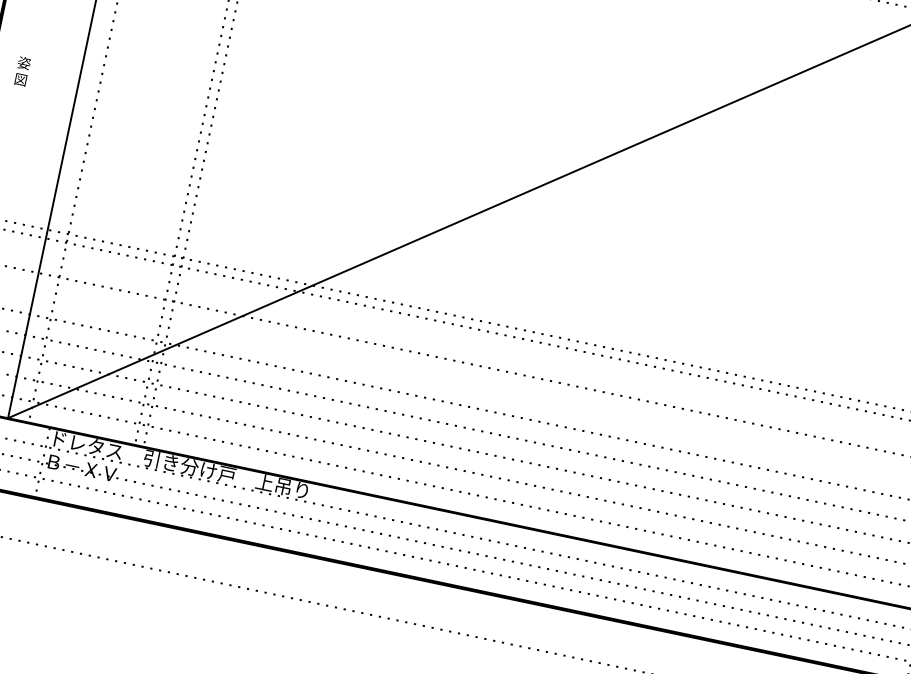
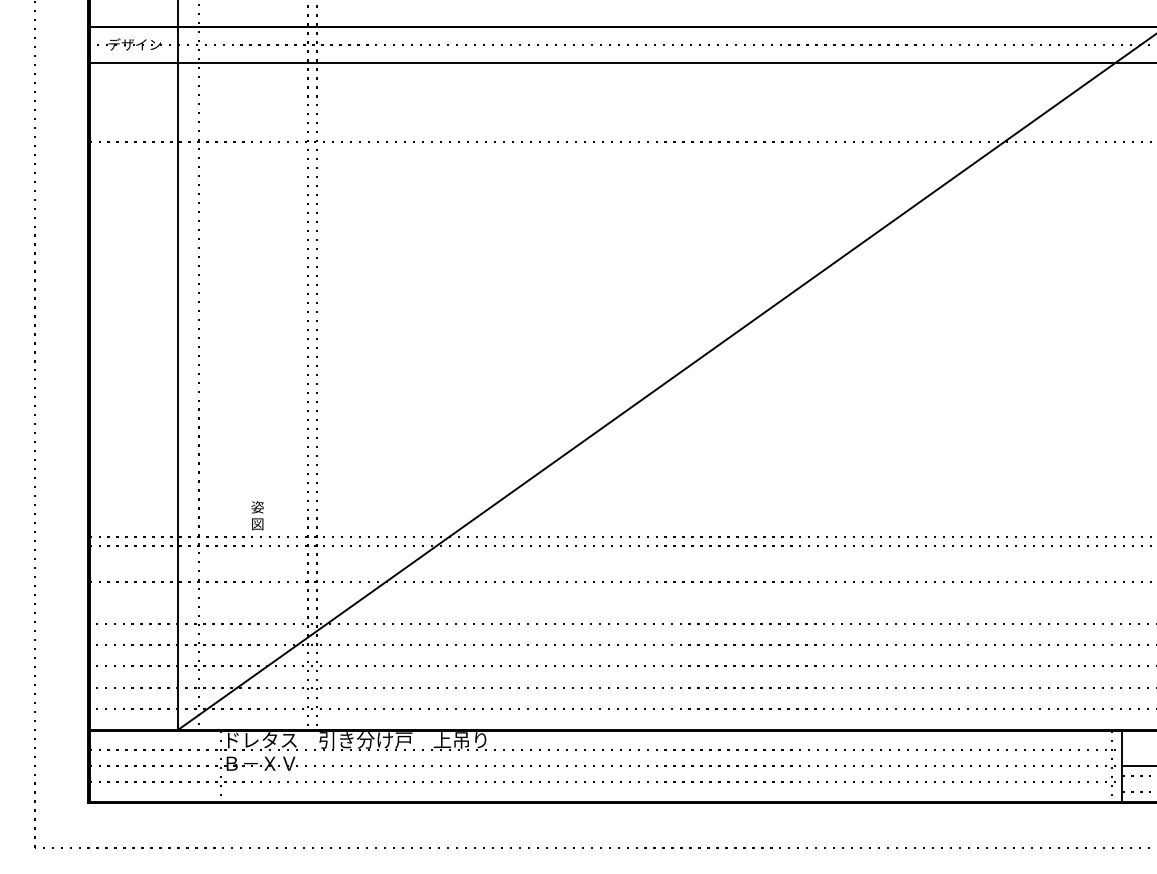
text: (22, 71) -> (257, 515), moved

